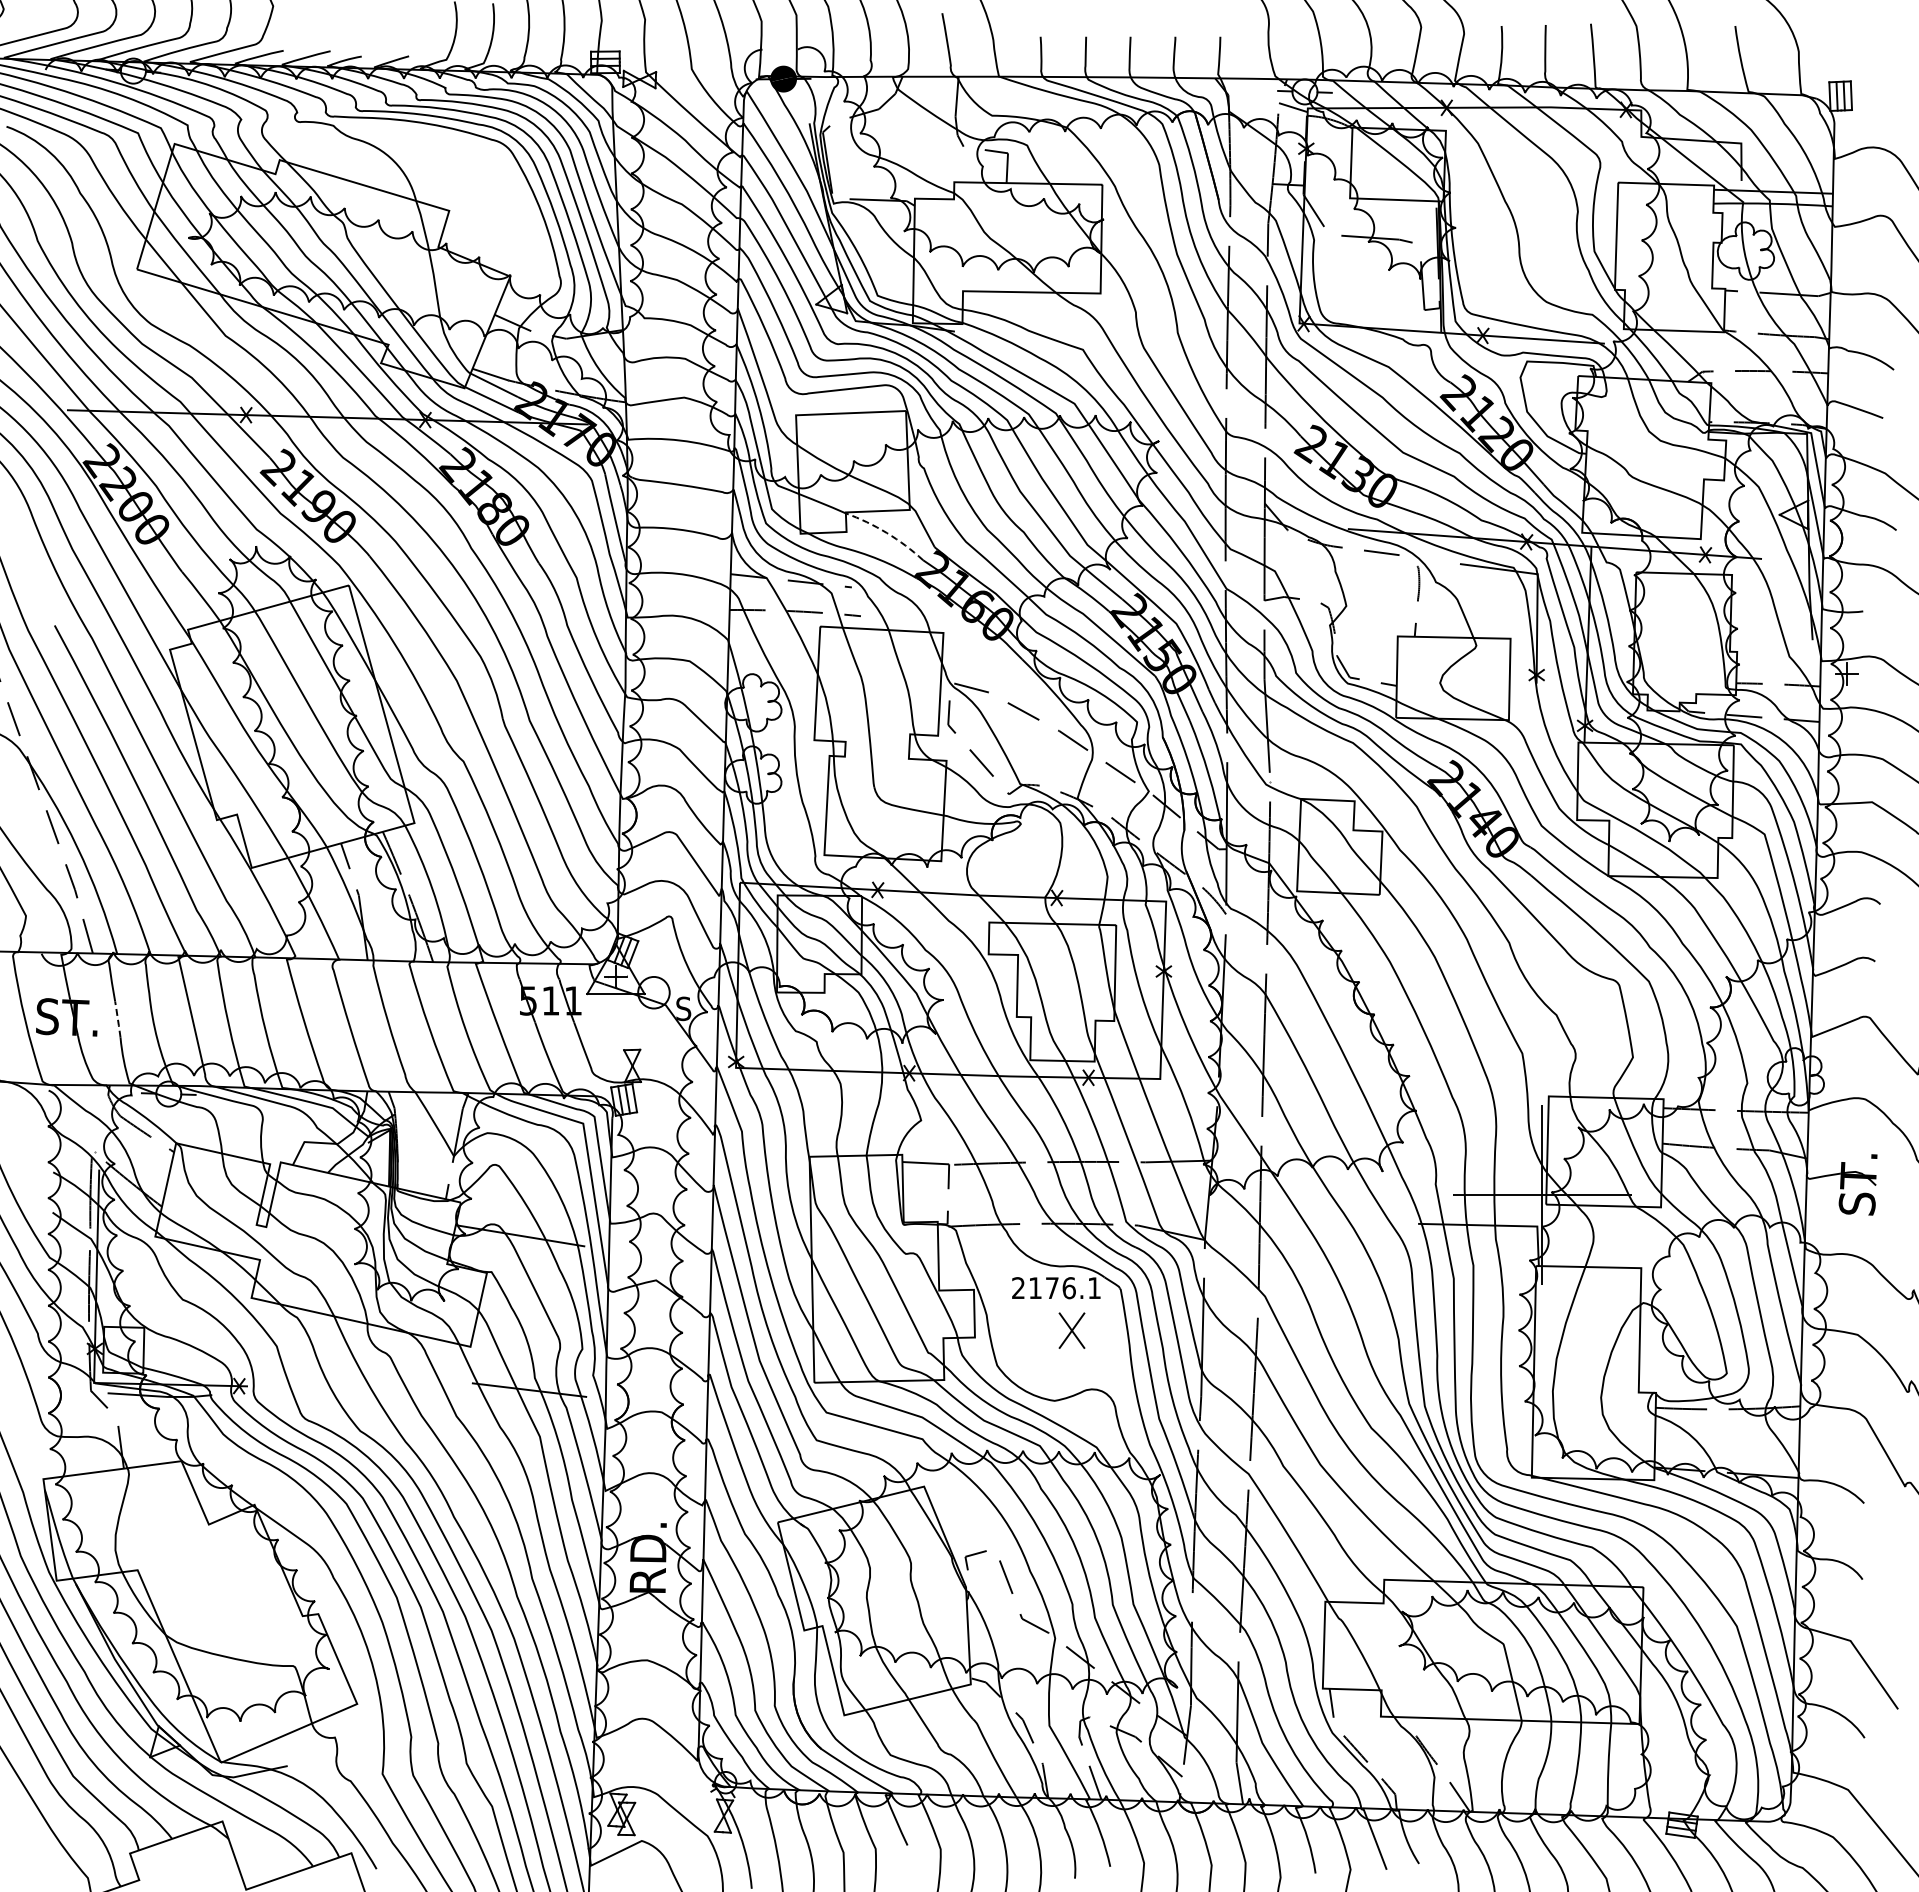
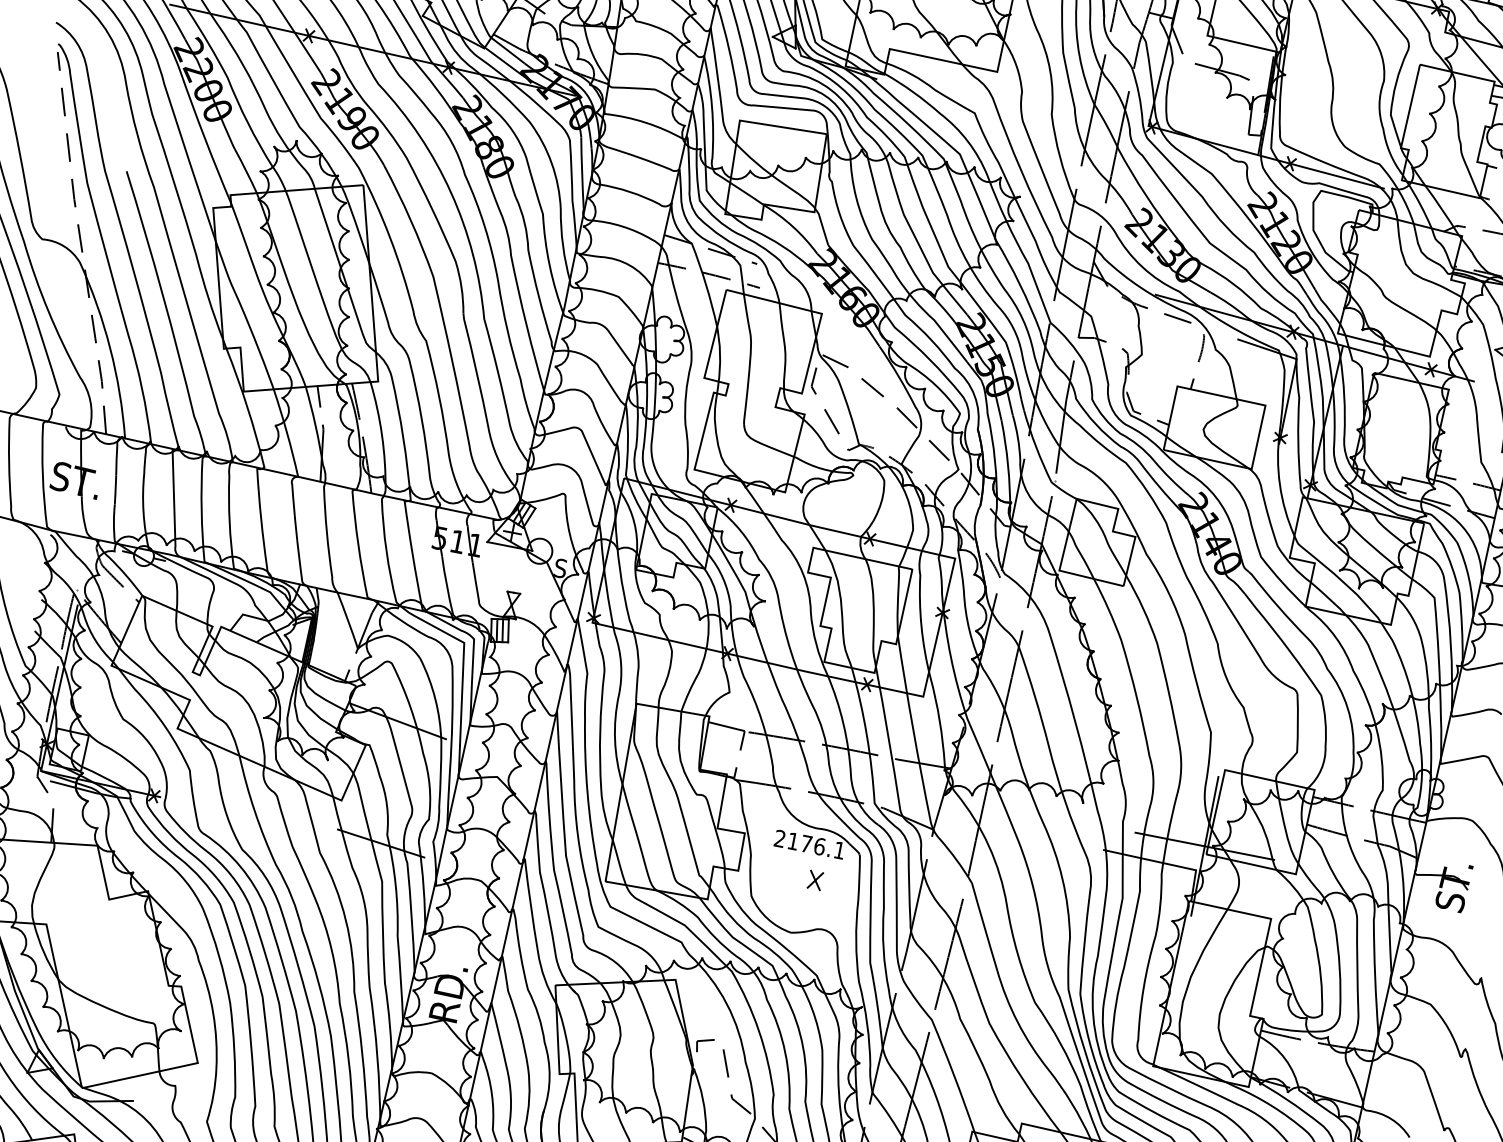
line: (886, 533) -> (792, 227), dashed -> solid
line: (117, 1019) -> (115, 489), dashed -> solid
part: (1071, 1330) -> (815, 880), size x0.62

